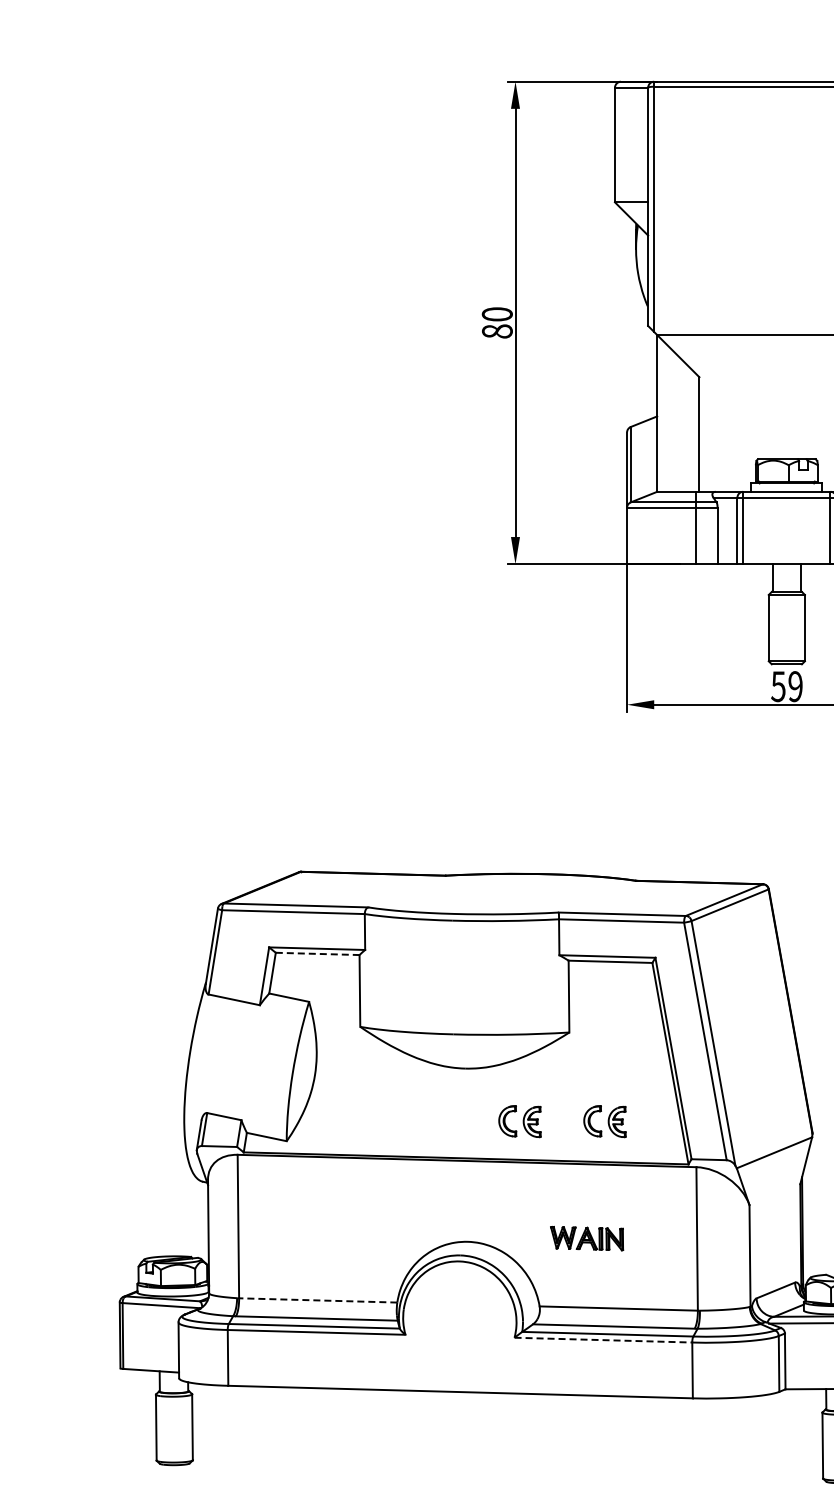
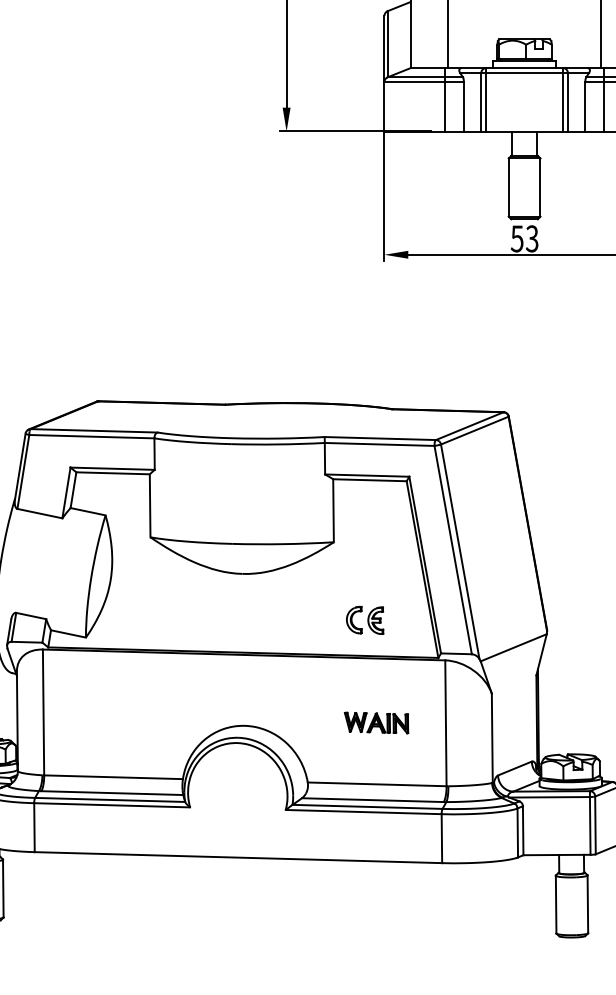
text: (795, 686) -> (532, 238), 59 -> 53
line: (317, 953) -> (112, 472), dashed -> solid
part: (519, 1121) -> (290, 620), removed
part: (587, 1238) -> (376, 722), moved
line: (317, 1300) -> (112, 777), dashed -> solid
line: (603, 1340) -> (363, 812), dashed -> solid

